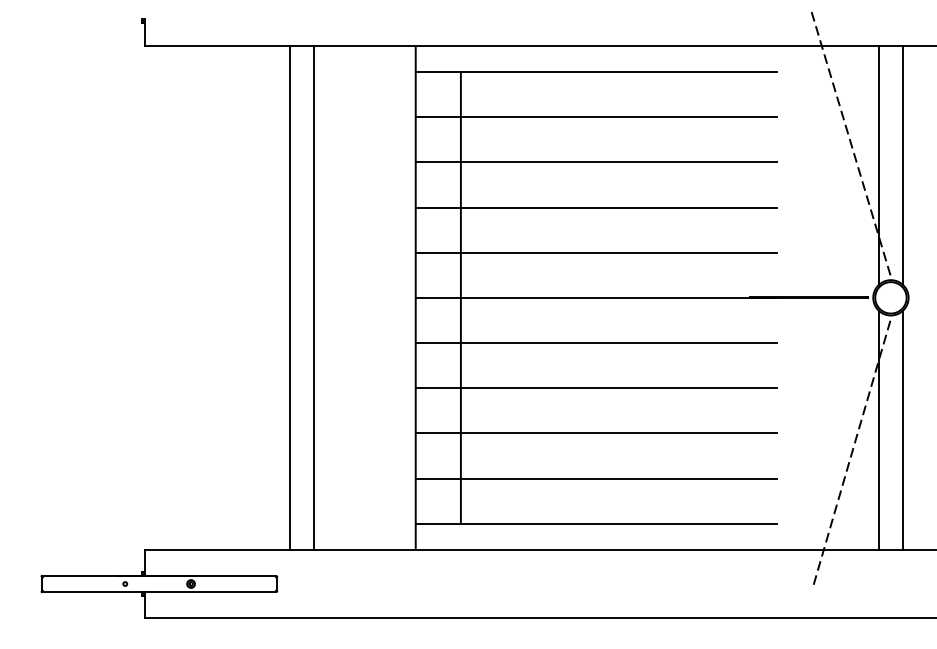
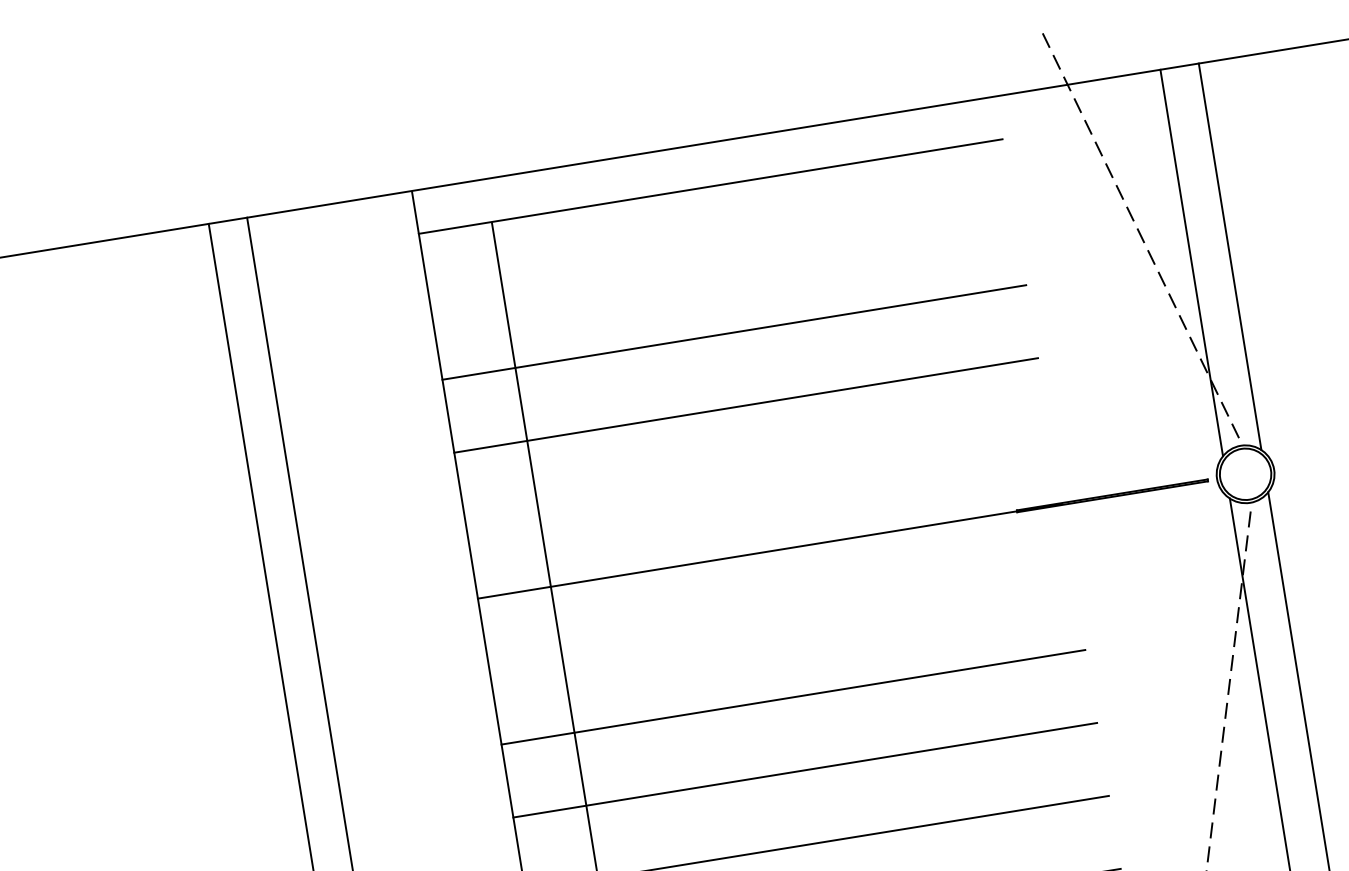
line: (596, 117) -> (722, 259), removed
line: (596, 252) -> (758, 478), removed
line: (596, 343) -> (781, 625), removed

